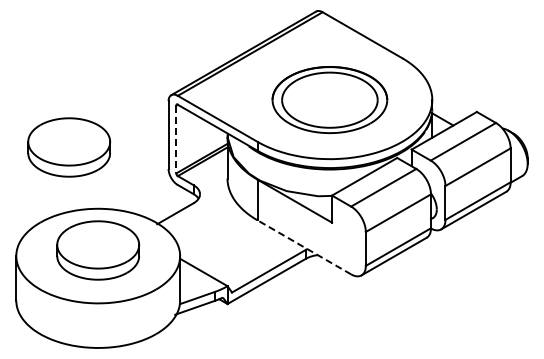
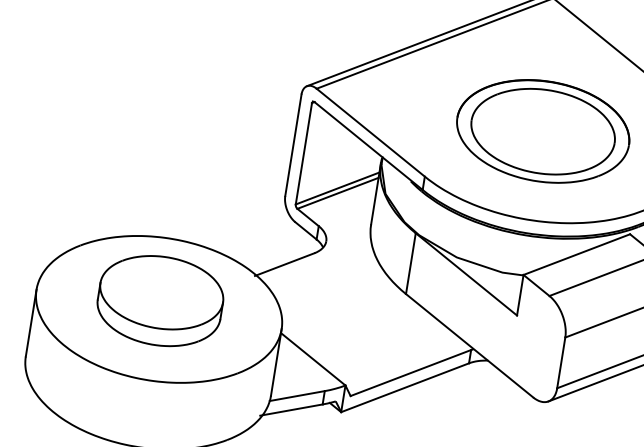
line: (176, 139) -> (304, 153), dashed -> solid
part: (69, 147) -> (142, 140), removed
line: (303, 247) -> (468, 345), dashed -> solid

